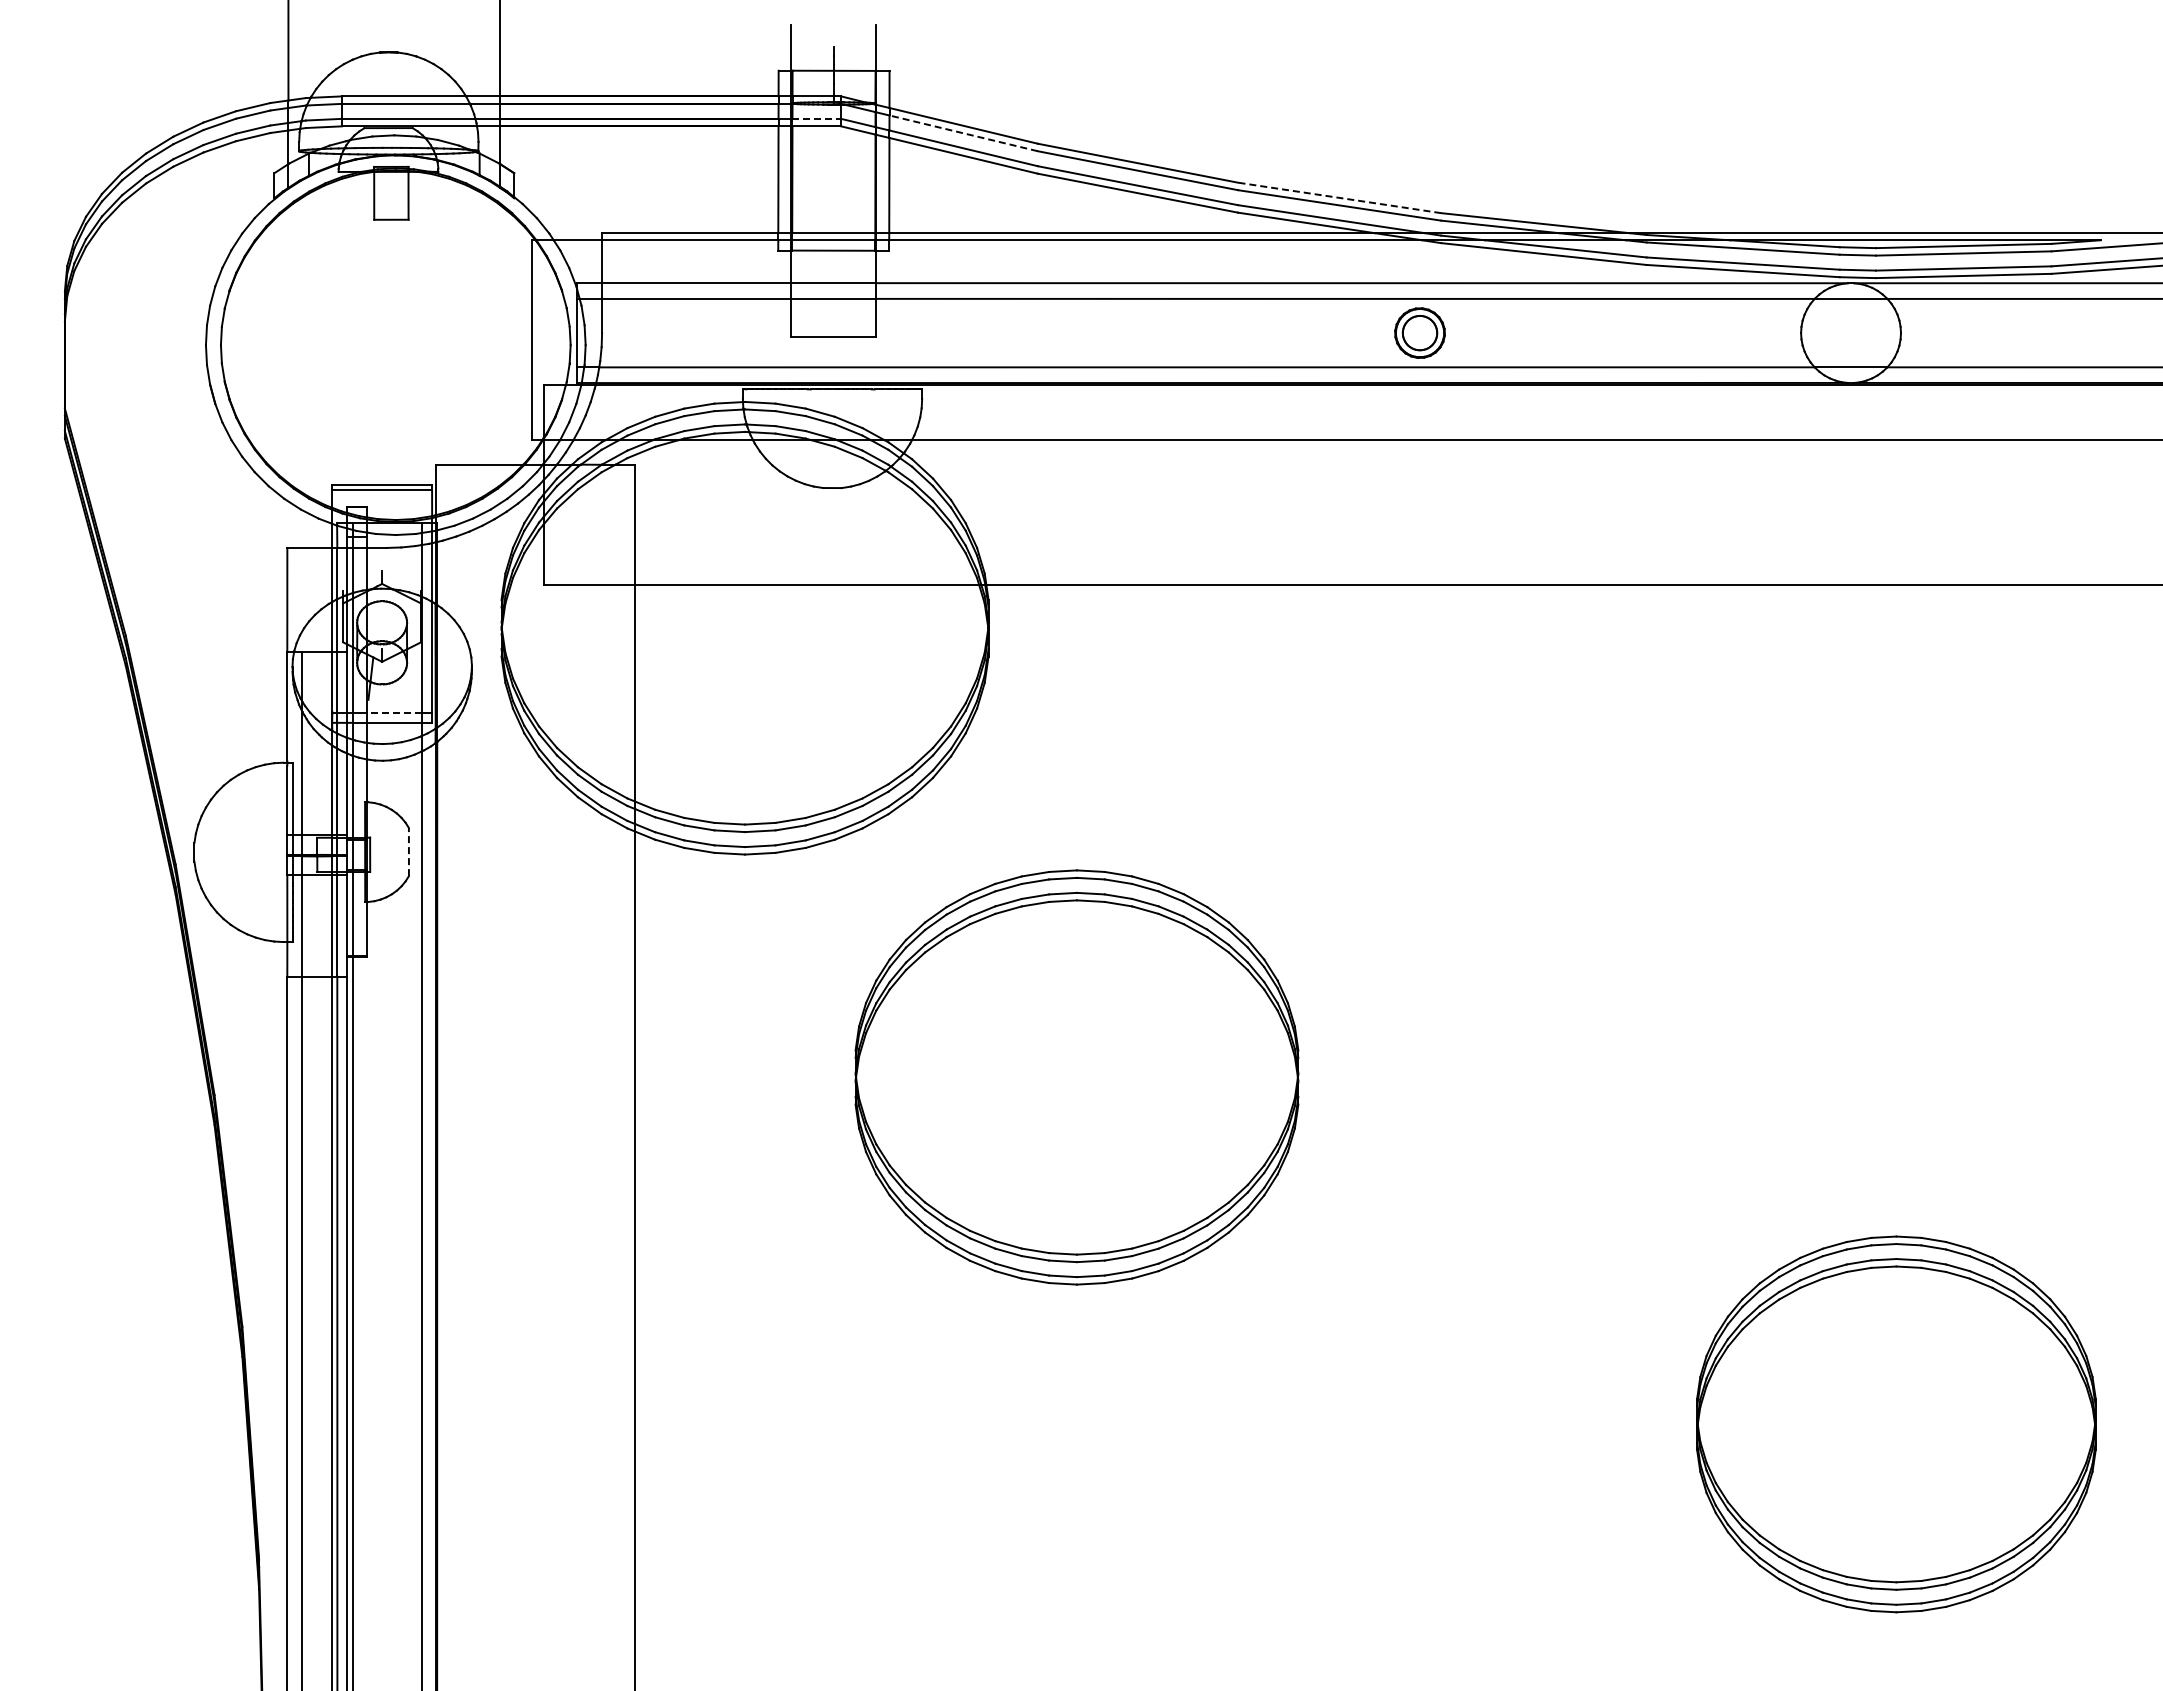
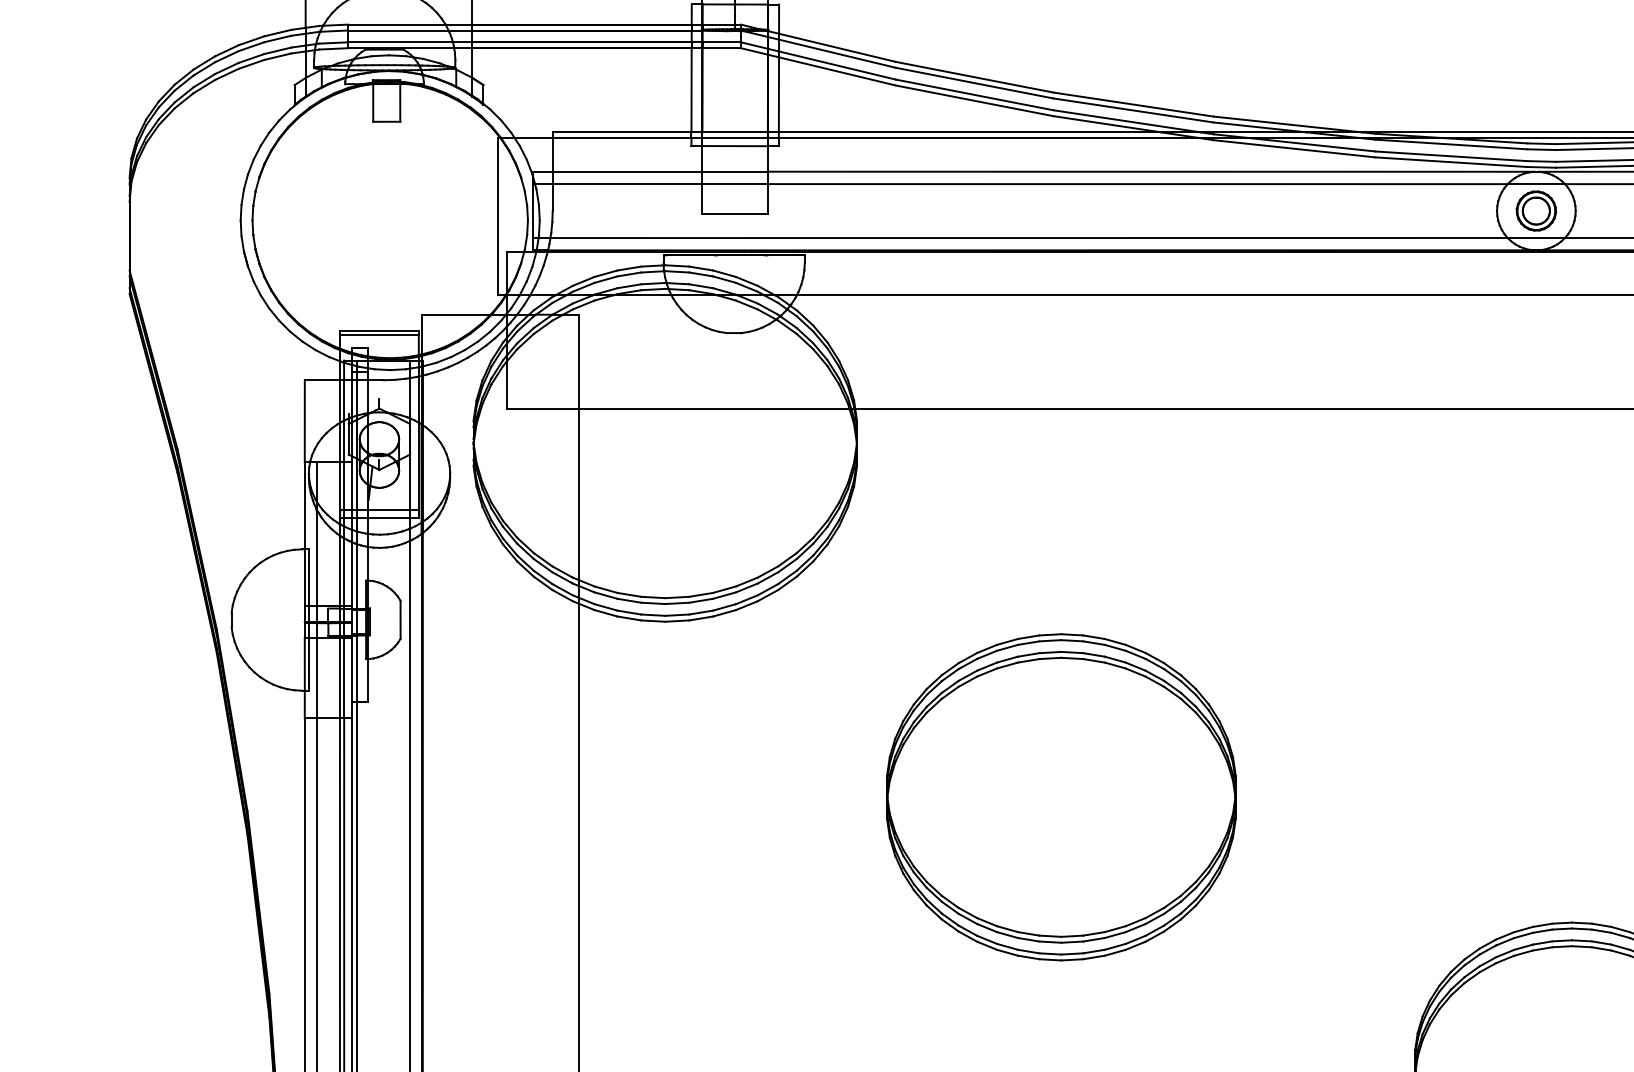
line: (817, 118) -> (722, 42), dashed -> solid
line: (963, 133) -> (837, 53), dashed -> solid
line: (1339, 197) -> (1133, 104), dashed -> solid
part: (1419, 332) -> (1535, 210), moved
line: (393, 712) -> (388, 509), dashed -> solid
line: (408, 851) -> (400, 619), dashed -> solid
part: (1076, 1077) -> (1061, 797), moved

